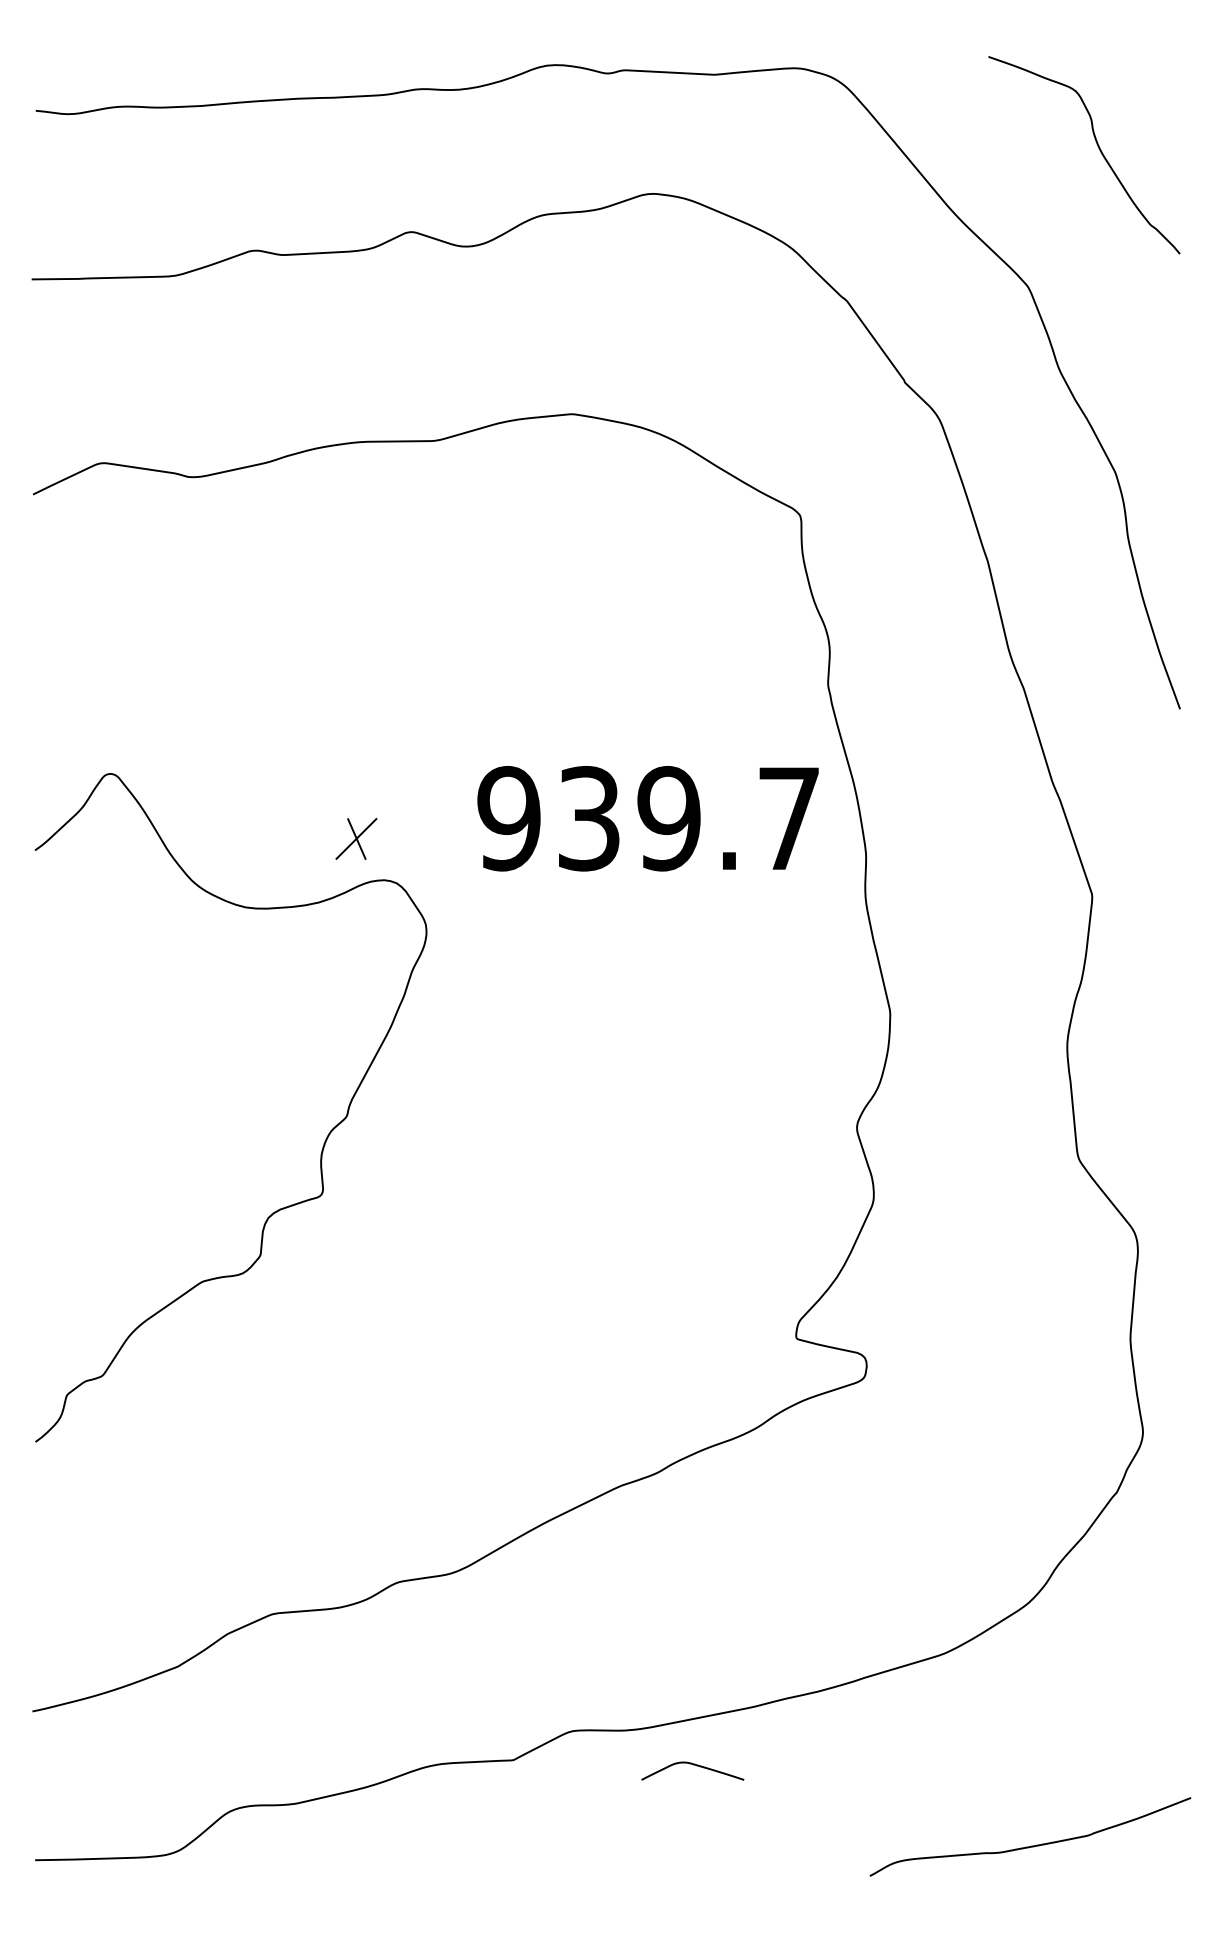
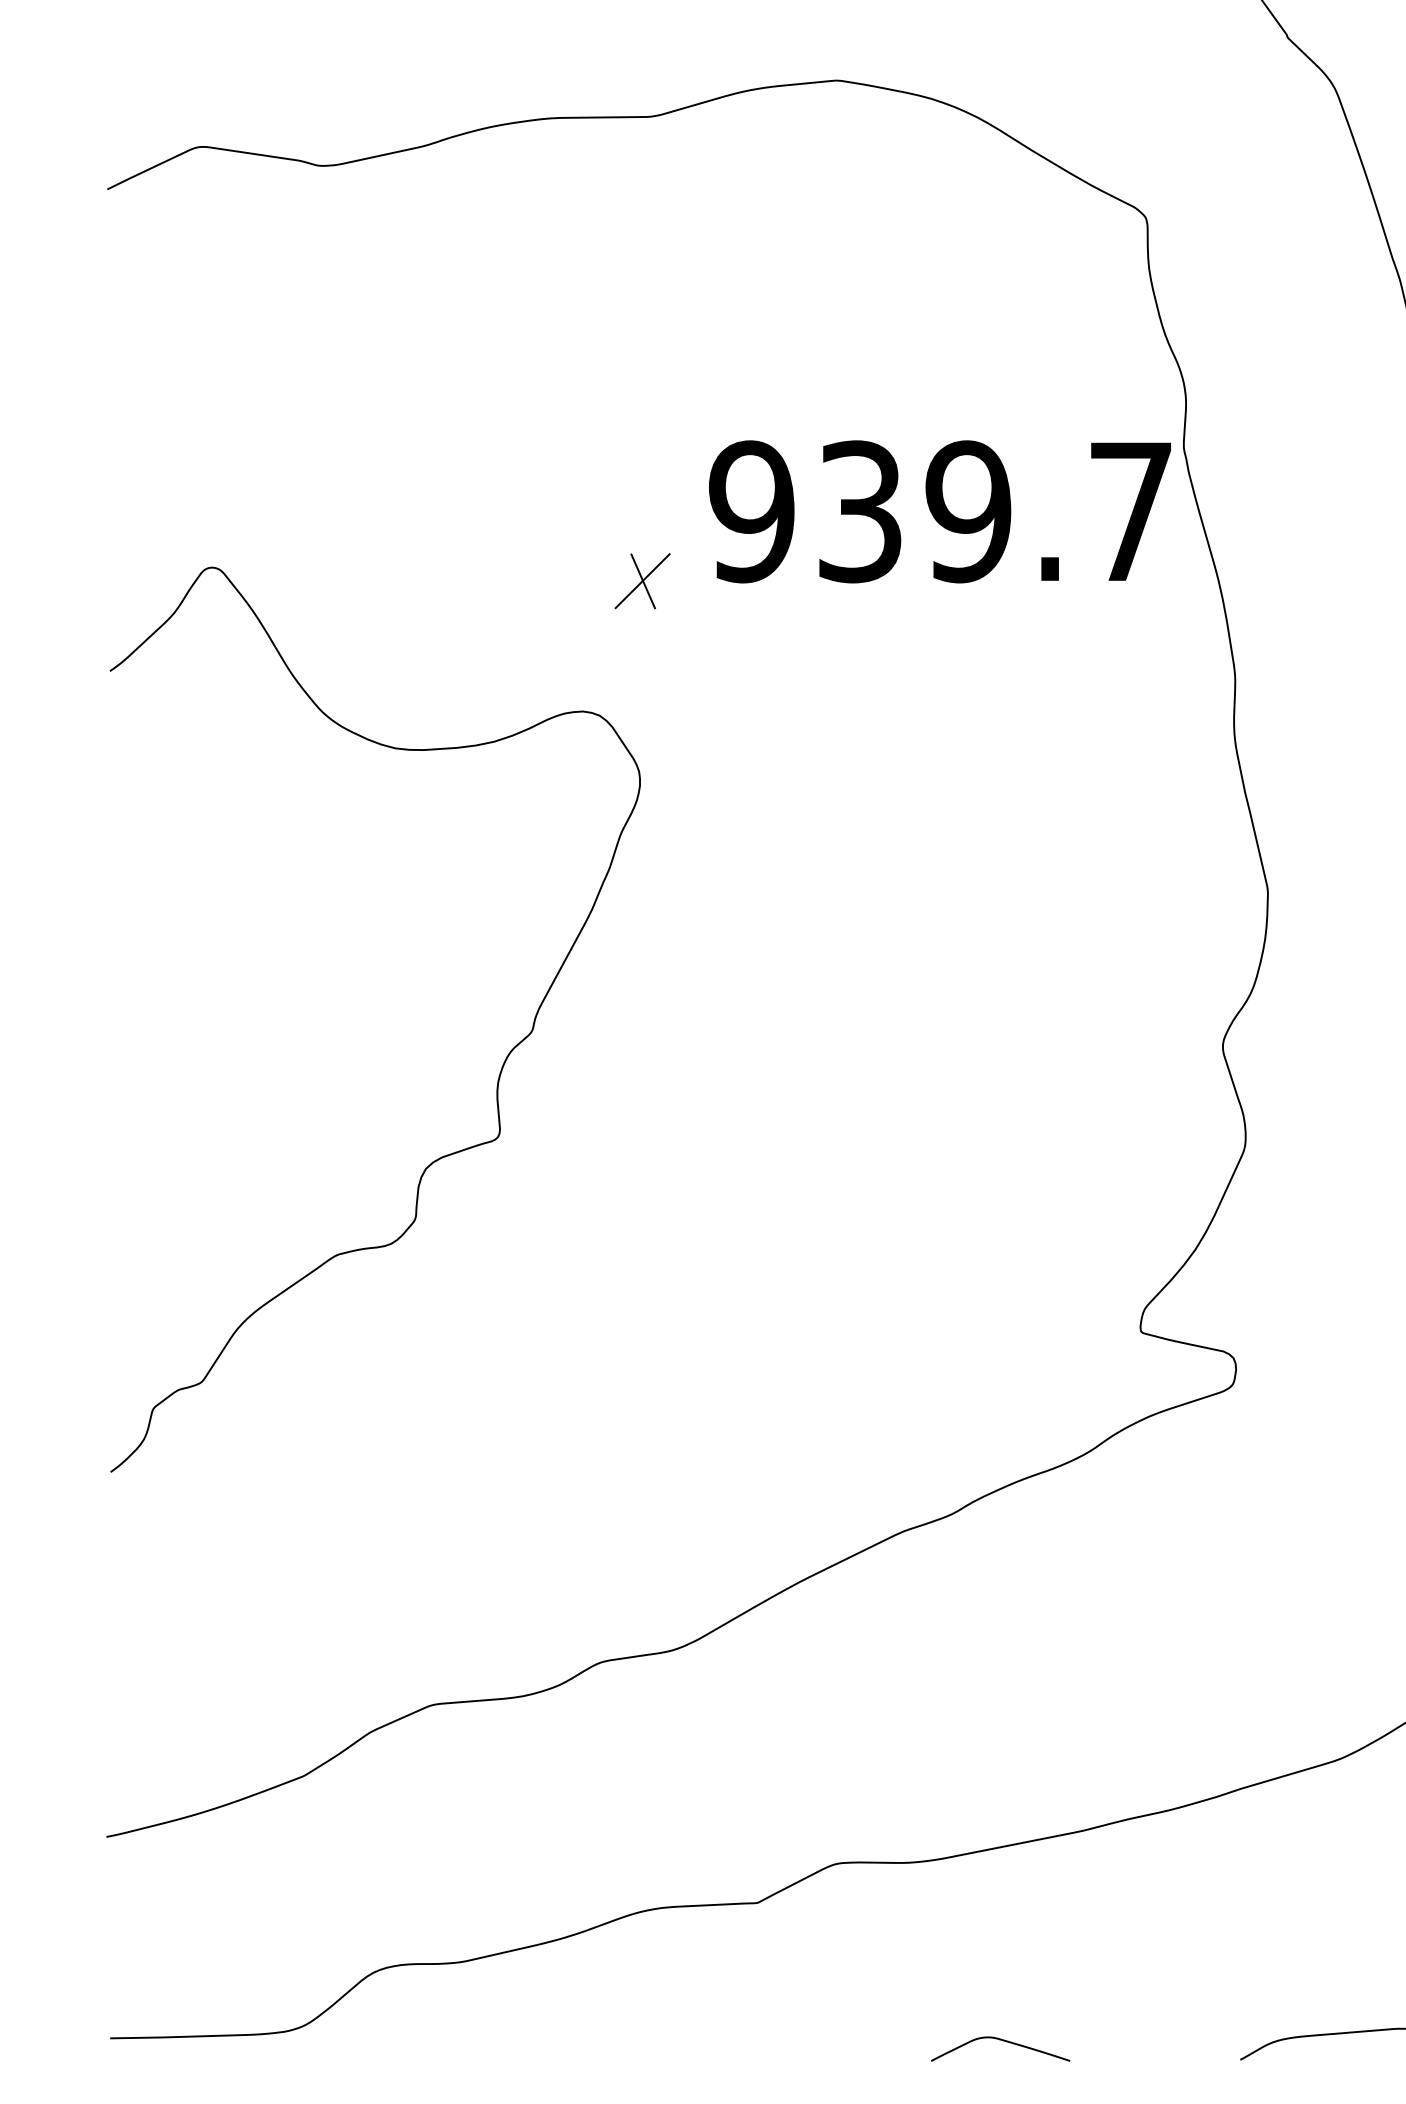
text: (647, 818) -> (939, 511), moved
part: (356, 838) -> (642, 580), moved
curve: (693, 1765) -> (1001, 2041), moved

